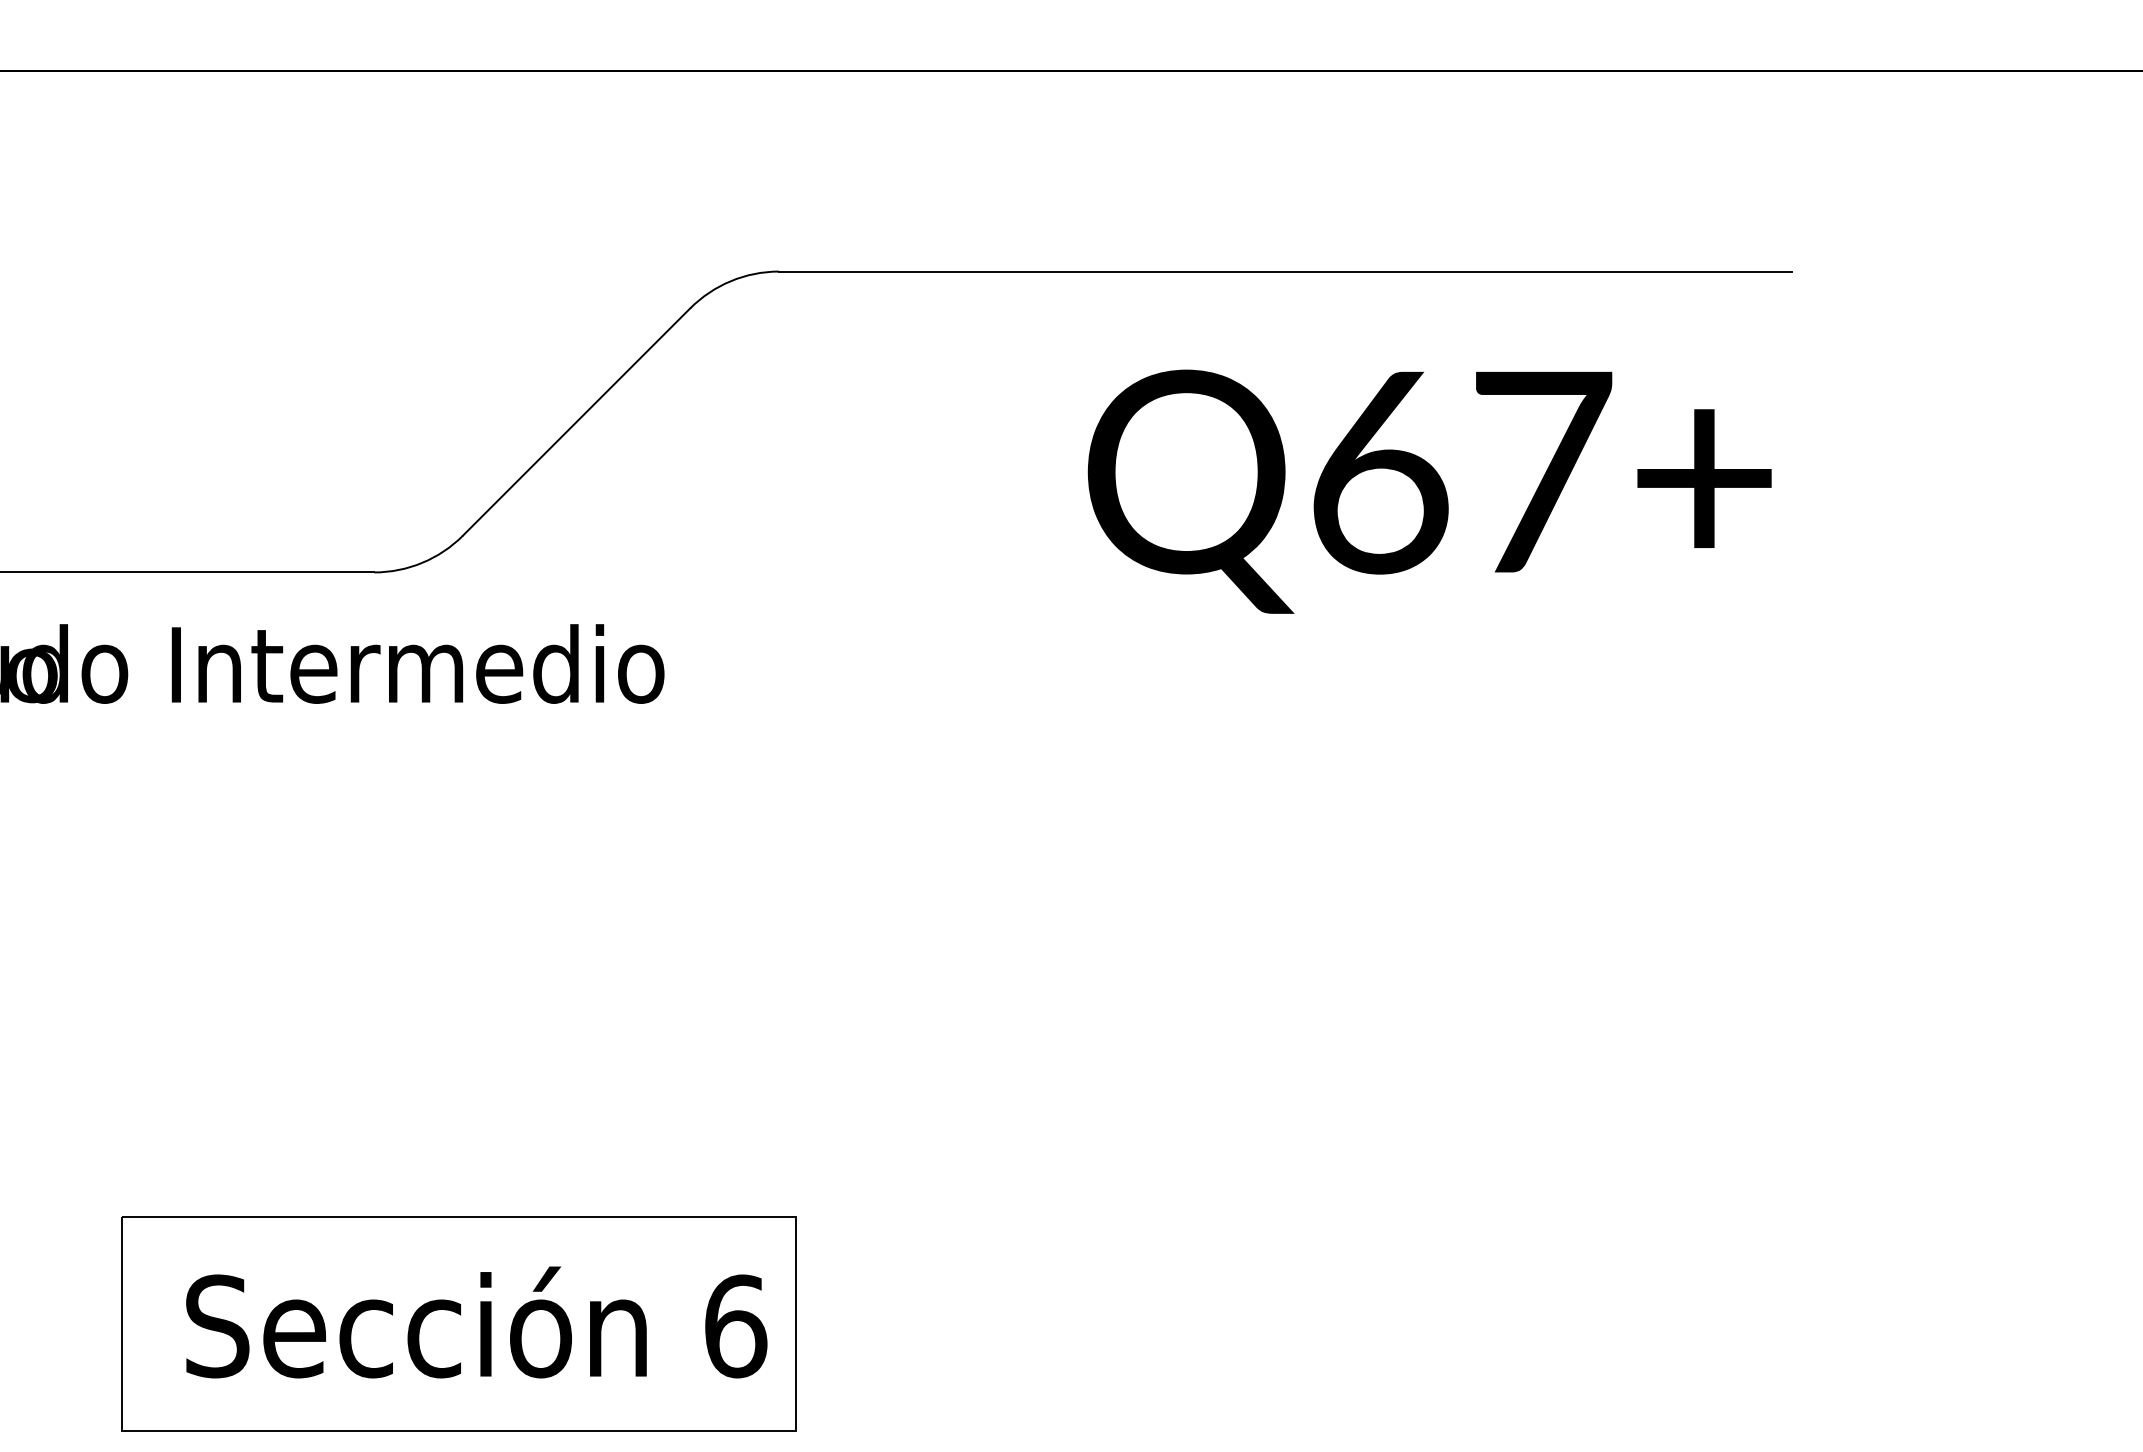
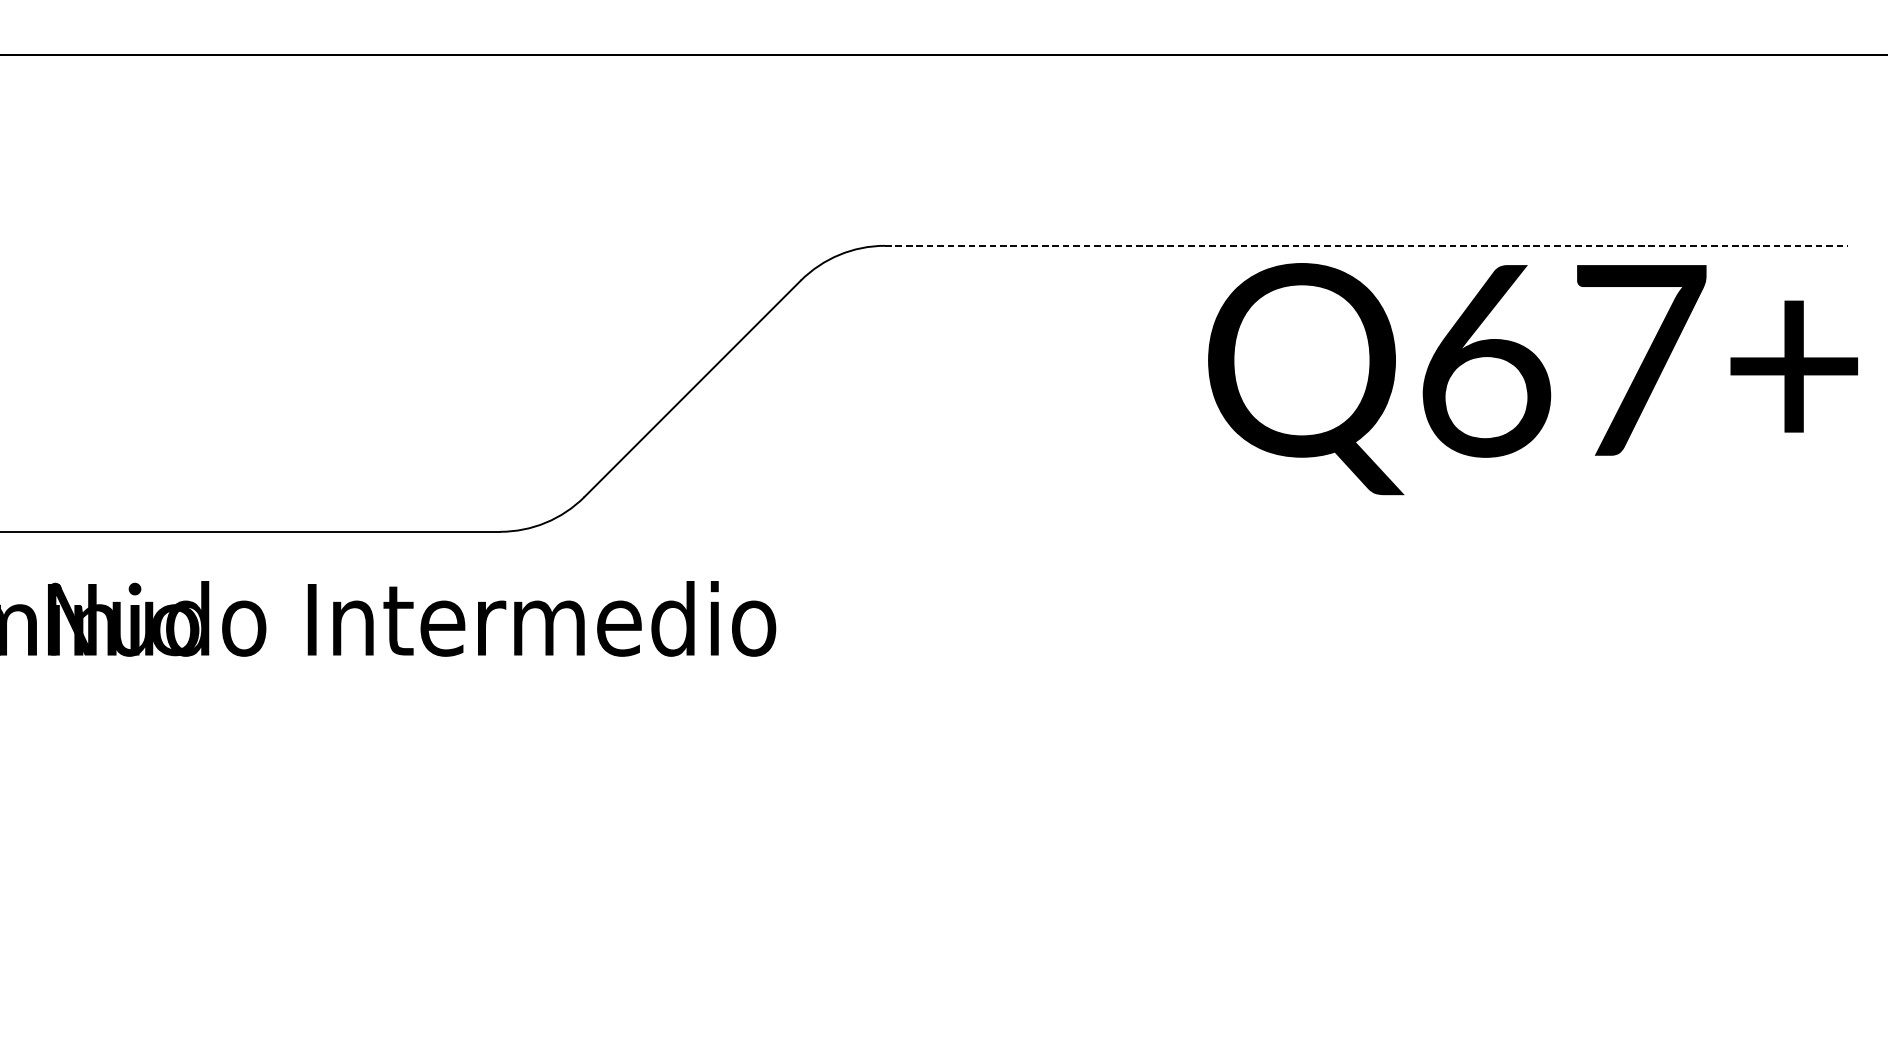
line: (1285, 271) -> (1366, 245), solid -> dashed
text: (1429, 491) -> (1532, 378), moved

